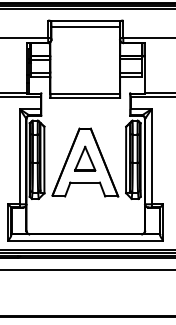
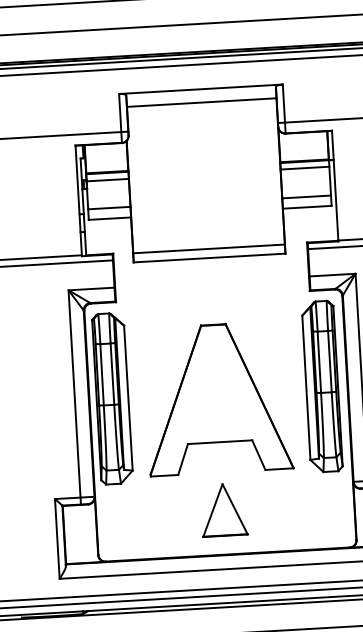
part: (85, 158) -> (224, 509), moved

